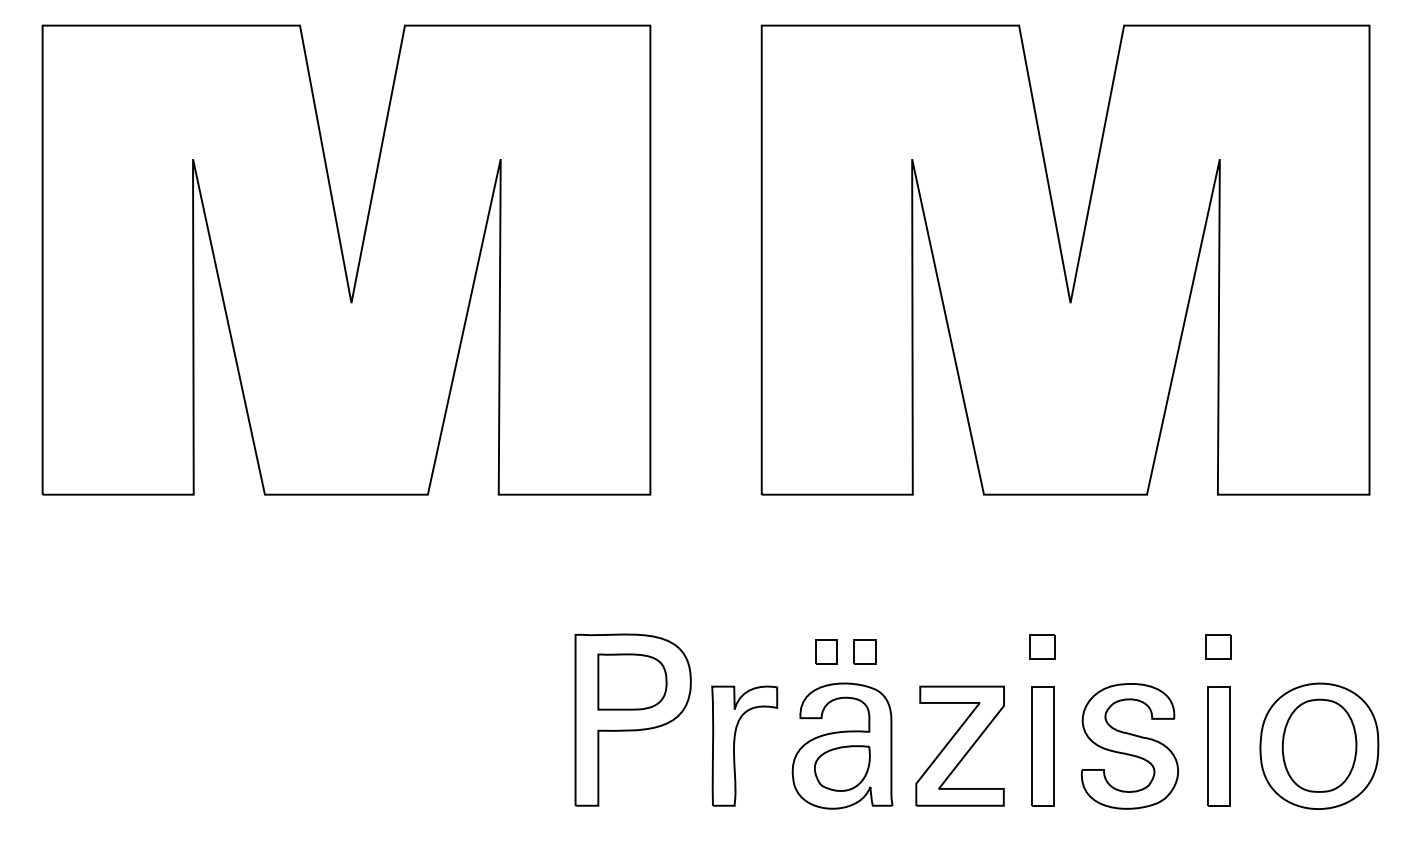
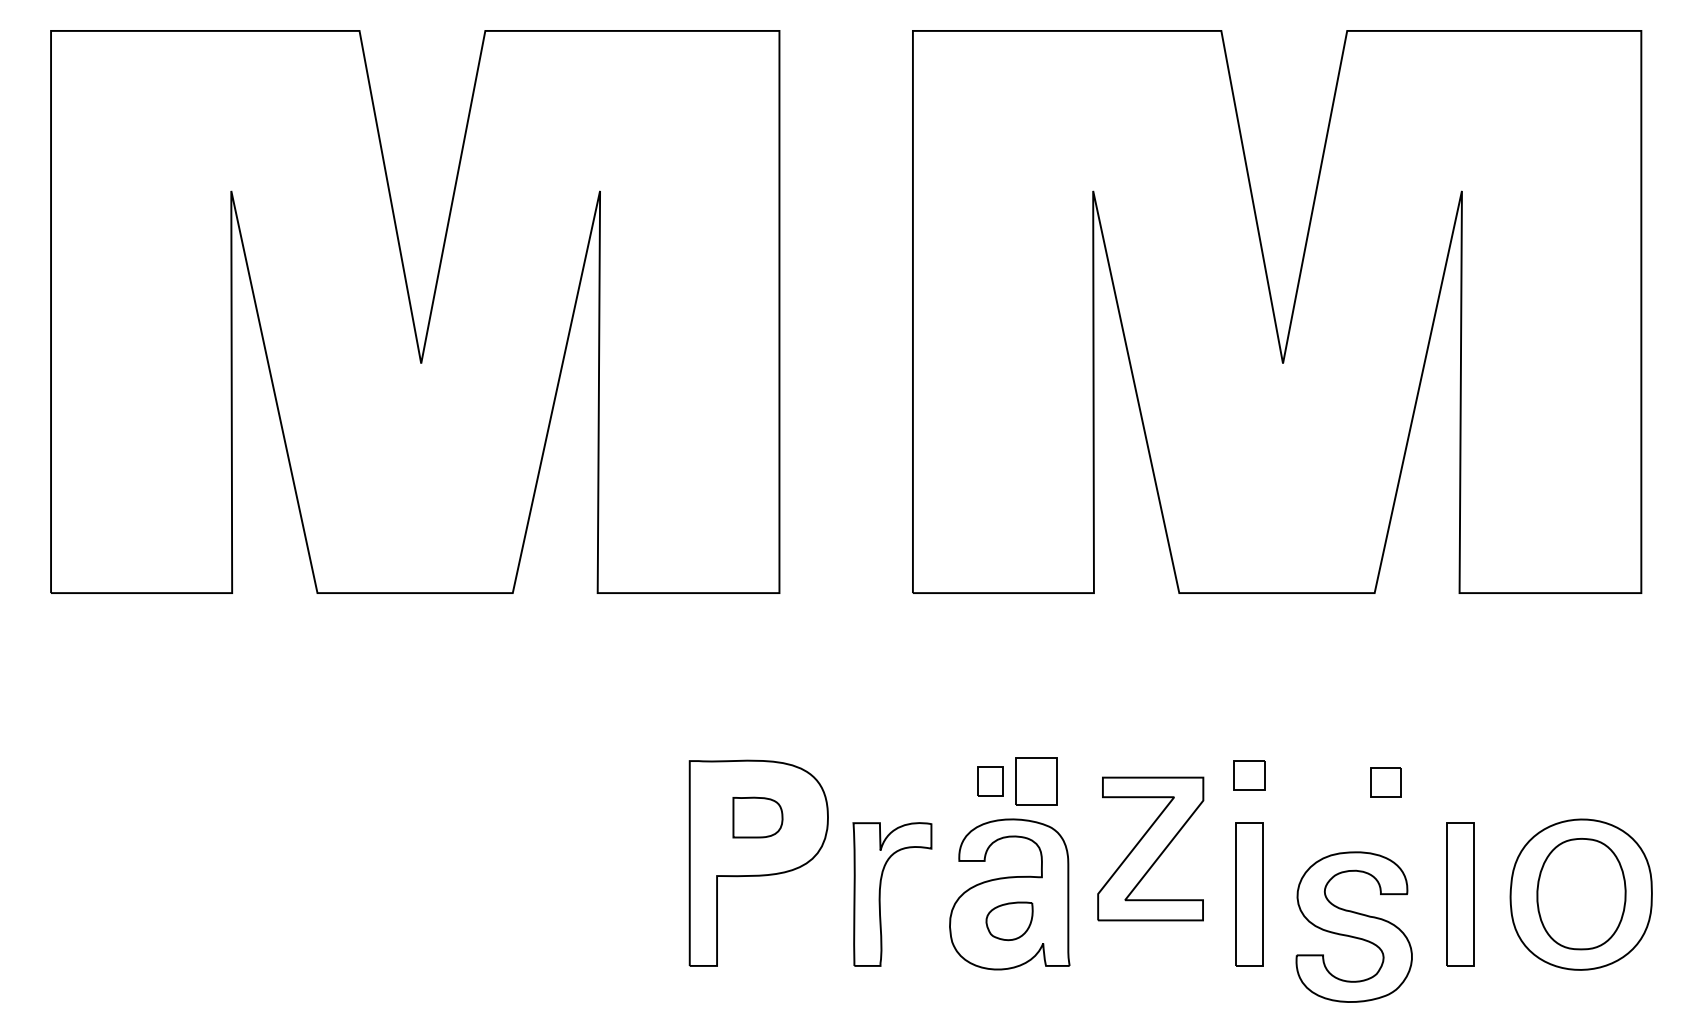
part: (1218, 646) -> (1386, 782), moved
part: (864, 651) -> (1036, 781), size x1.6
part: (632, 681) -> (758, 817), size x0.6
part: (959, 745) -> (1149, 848), moved
part: (1129, 746) -> (1353, 927), moved
part: (842, 768) -> (1009, 921), size x0.7

